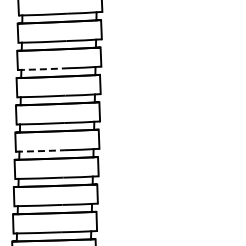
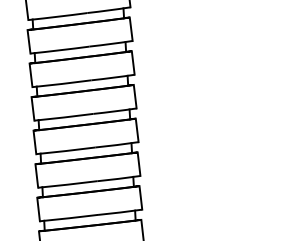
arc: (41, 69) -> (59, 50), dashed -> solid
arc: (40, 151) -> (66, 151), dashed -> solid

